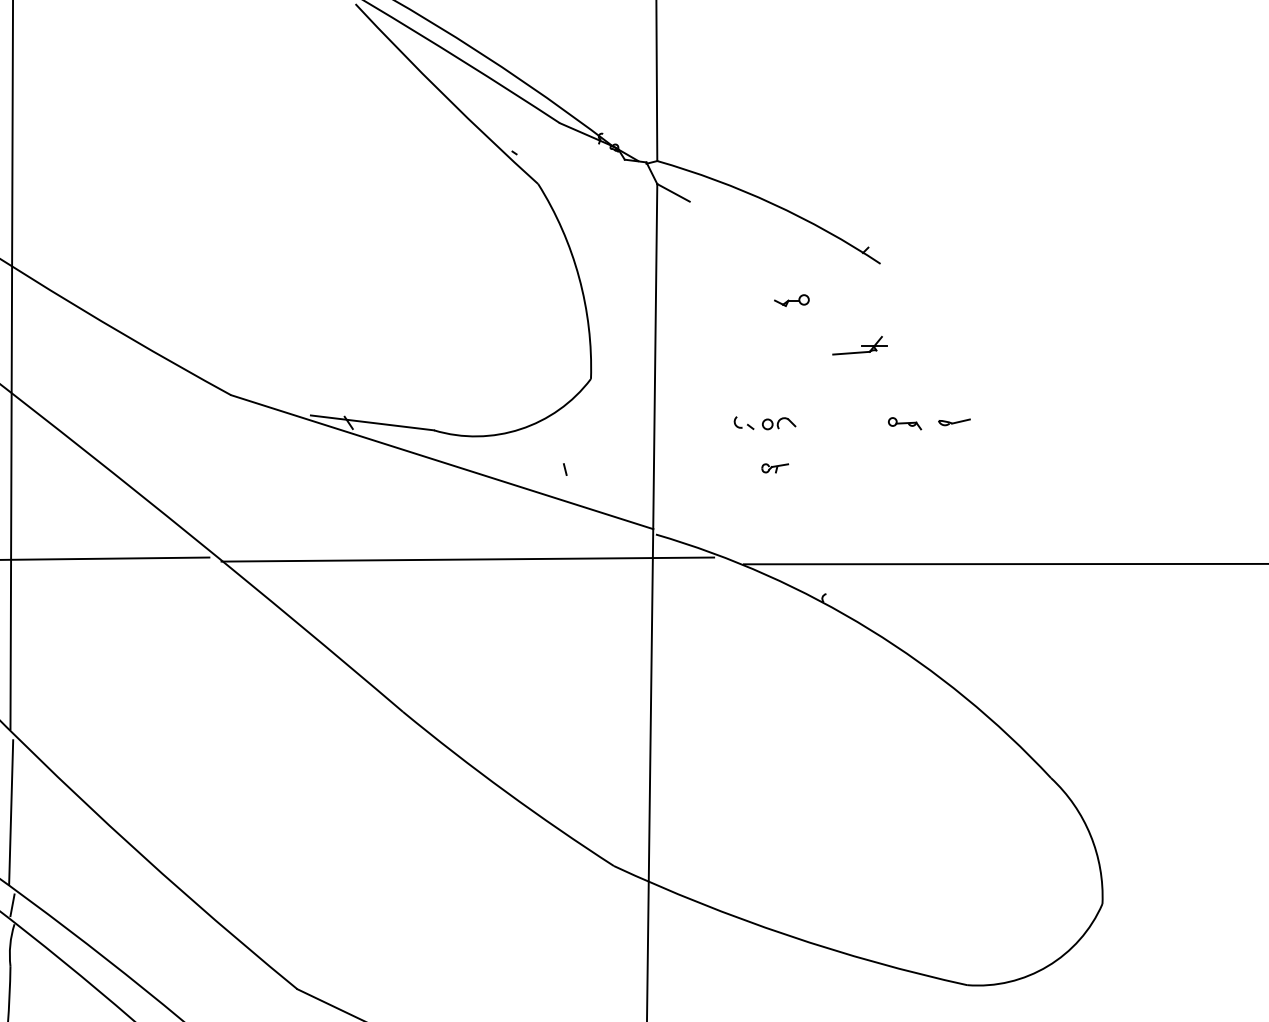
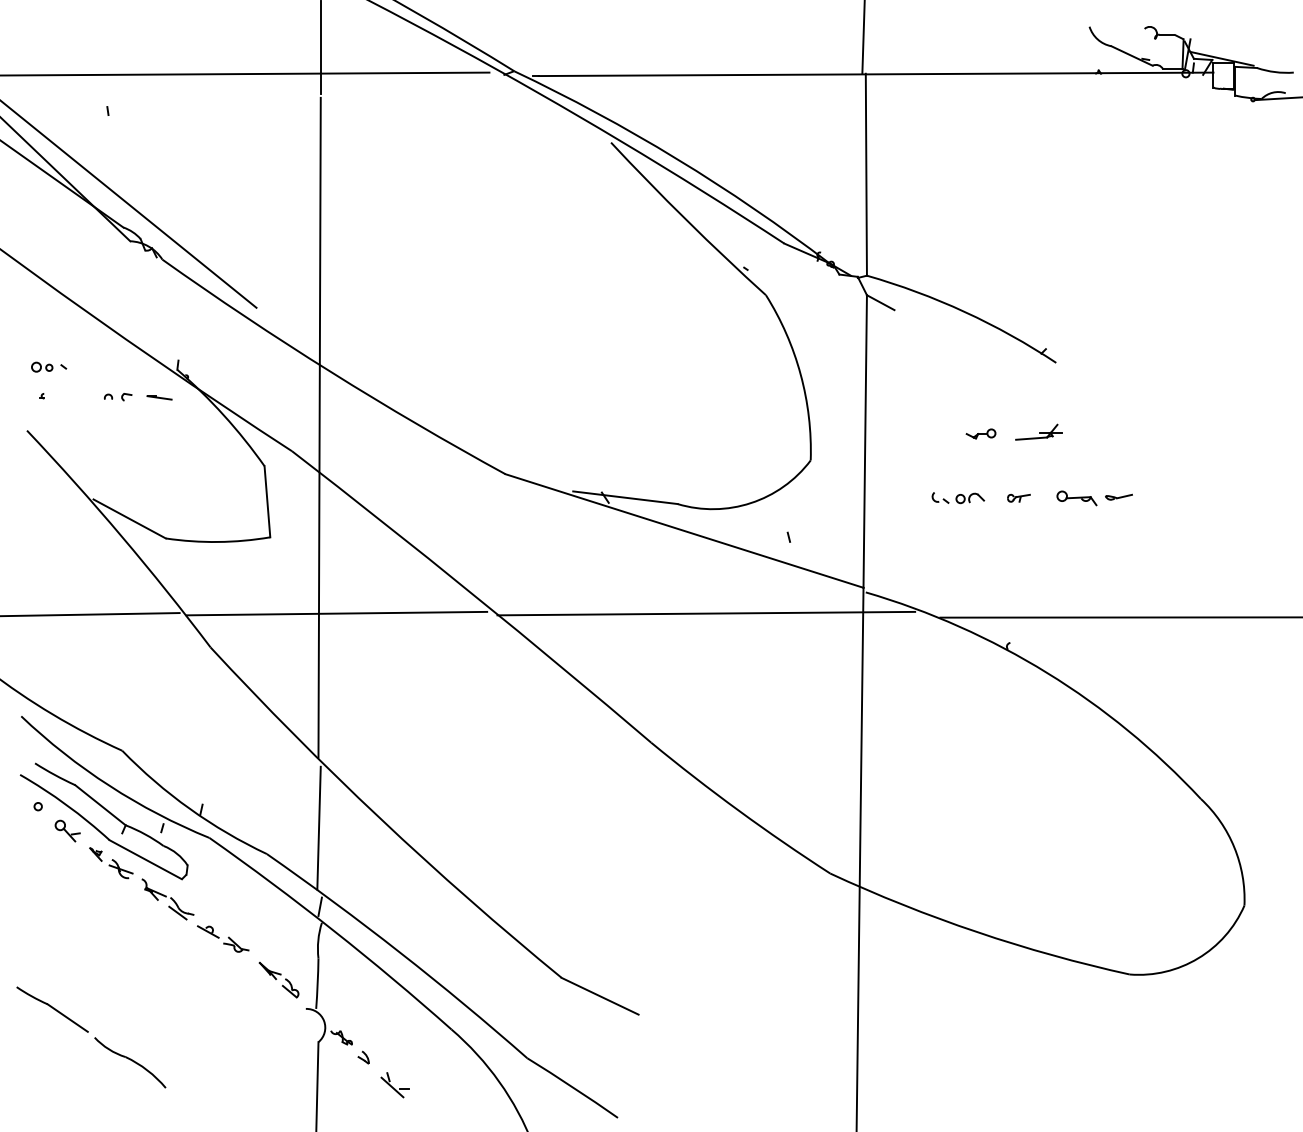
part: (791, 299) -> (980, 433), moved
part: (904, 423) -> (1076, 498), size x1.43
part: (774, 467) -> (1018, 497), moved

